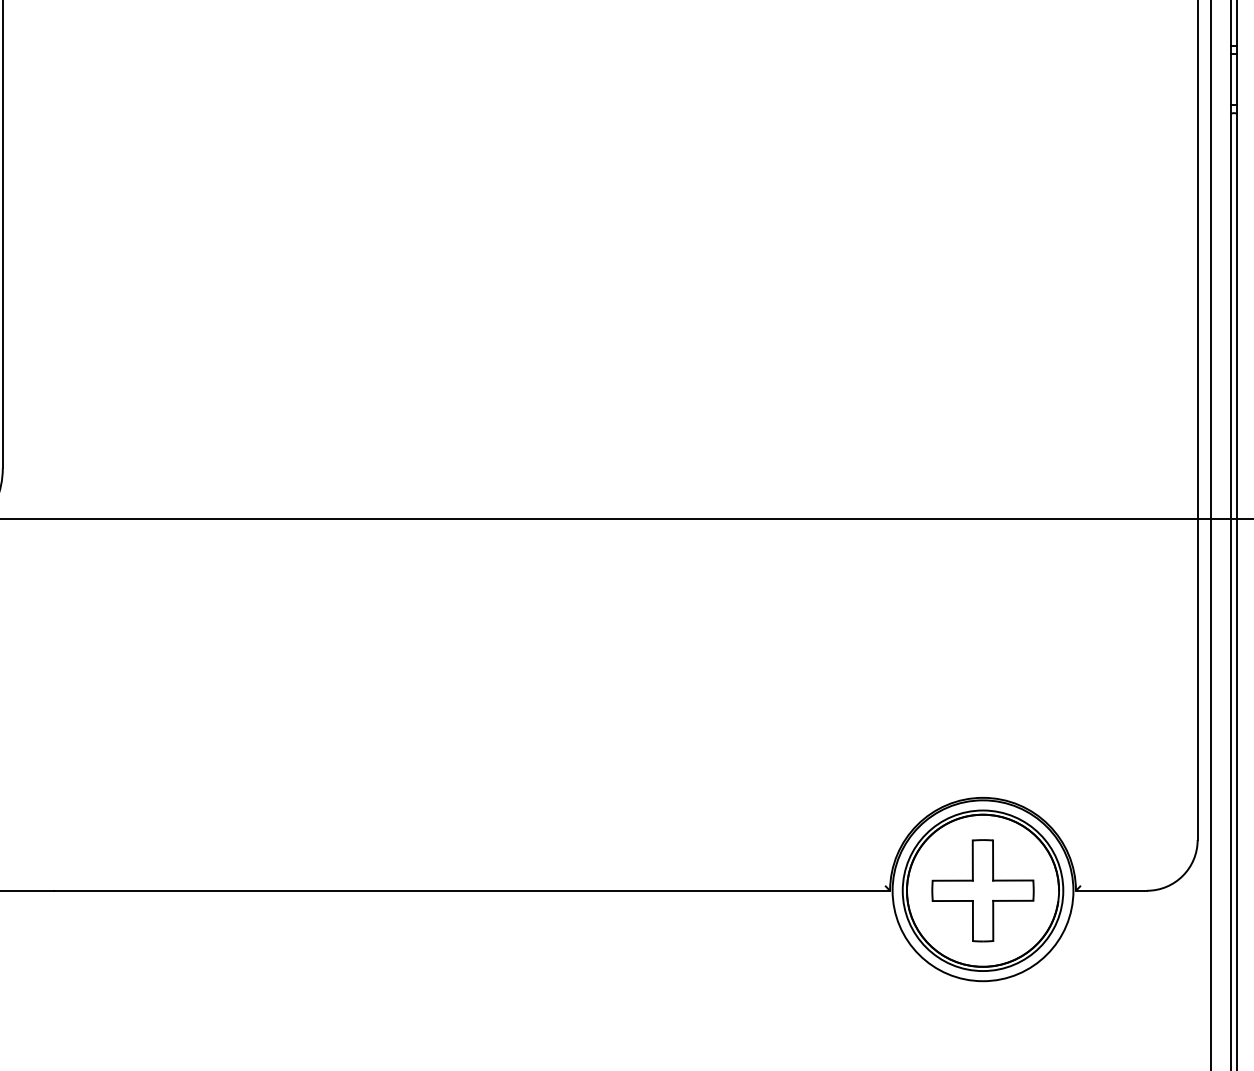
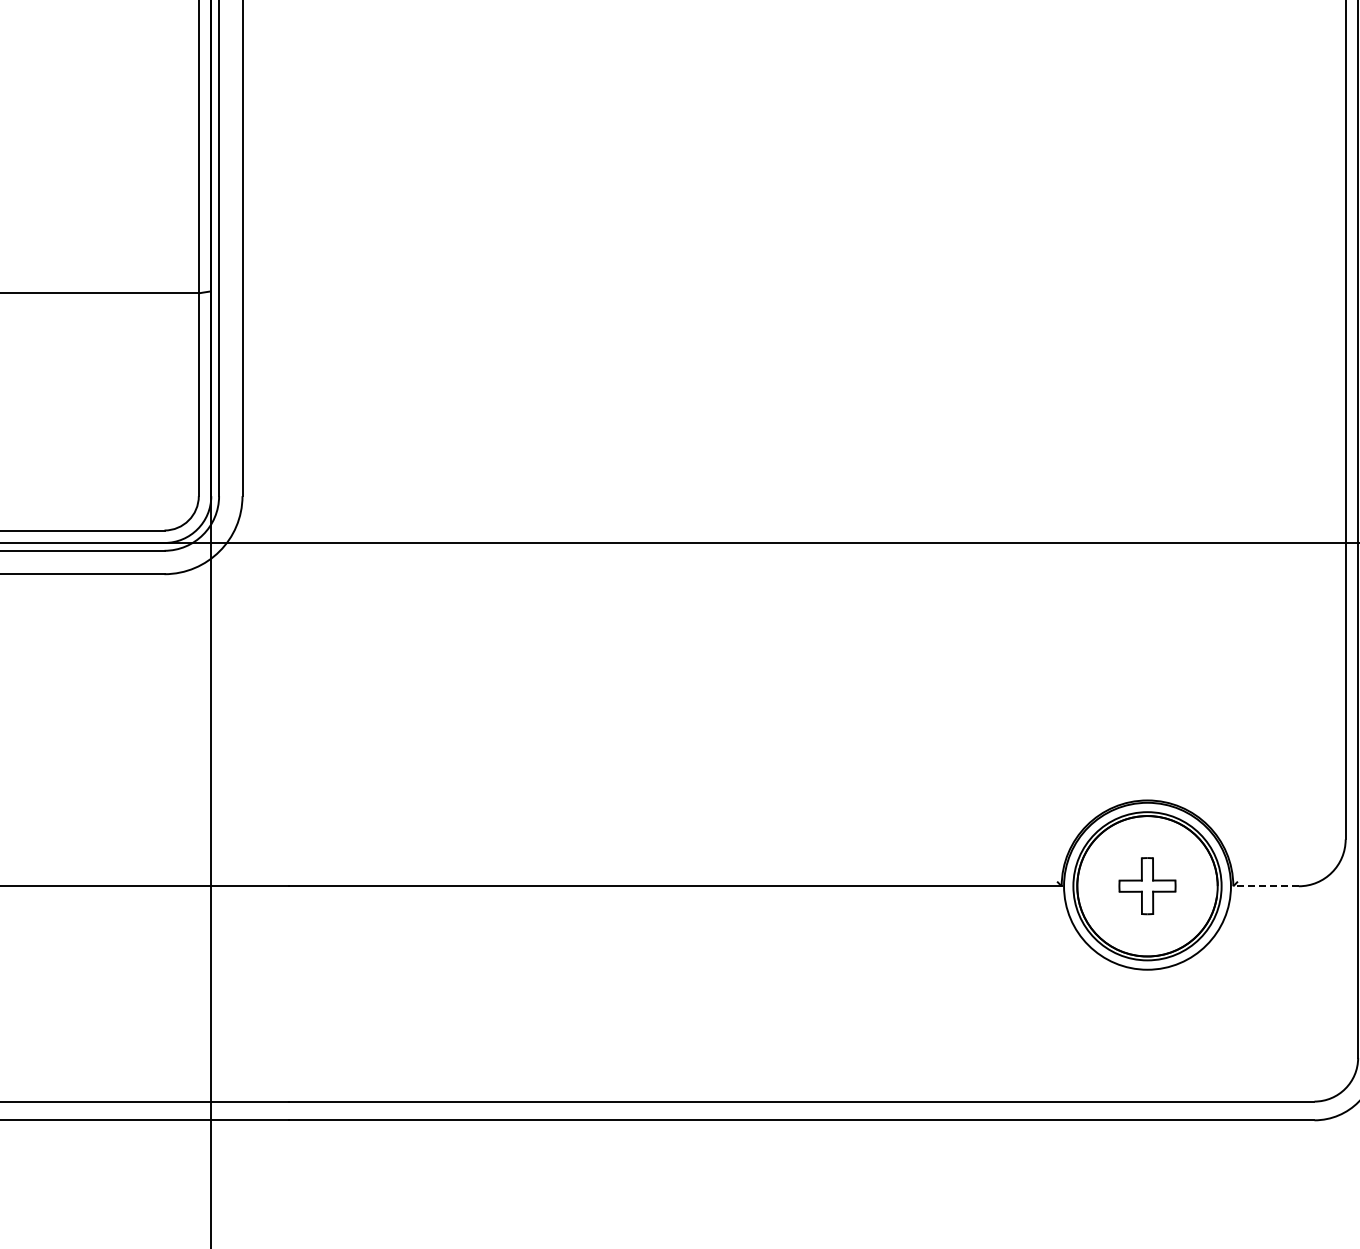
part: (983, 889) -> (1147, 885), size x0.6
line: (1111, 891) -> (1266, 886), solid -> dashed

